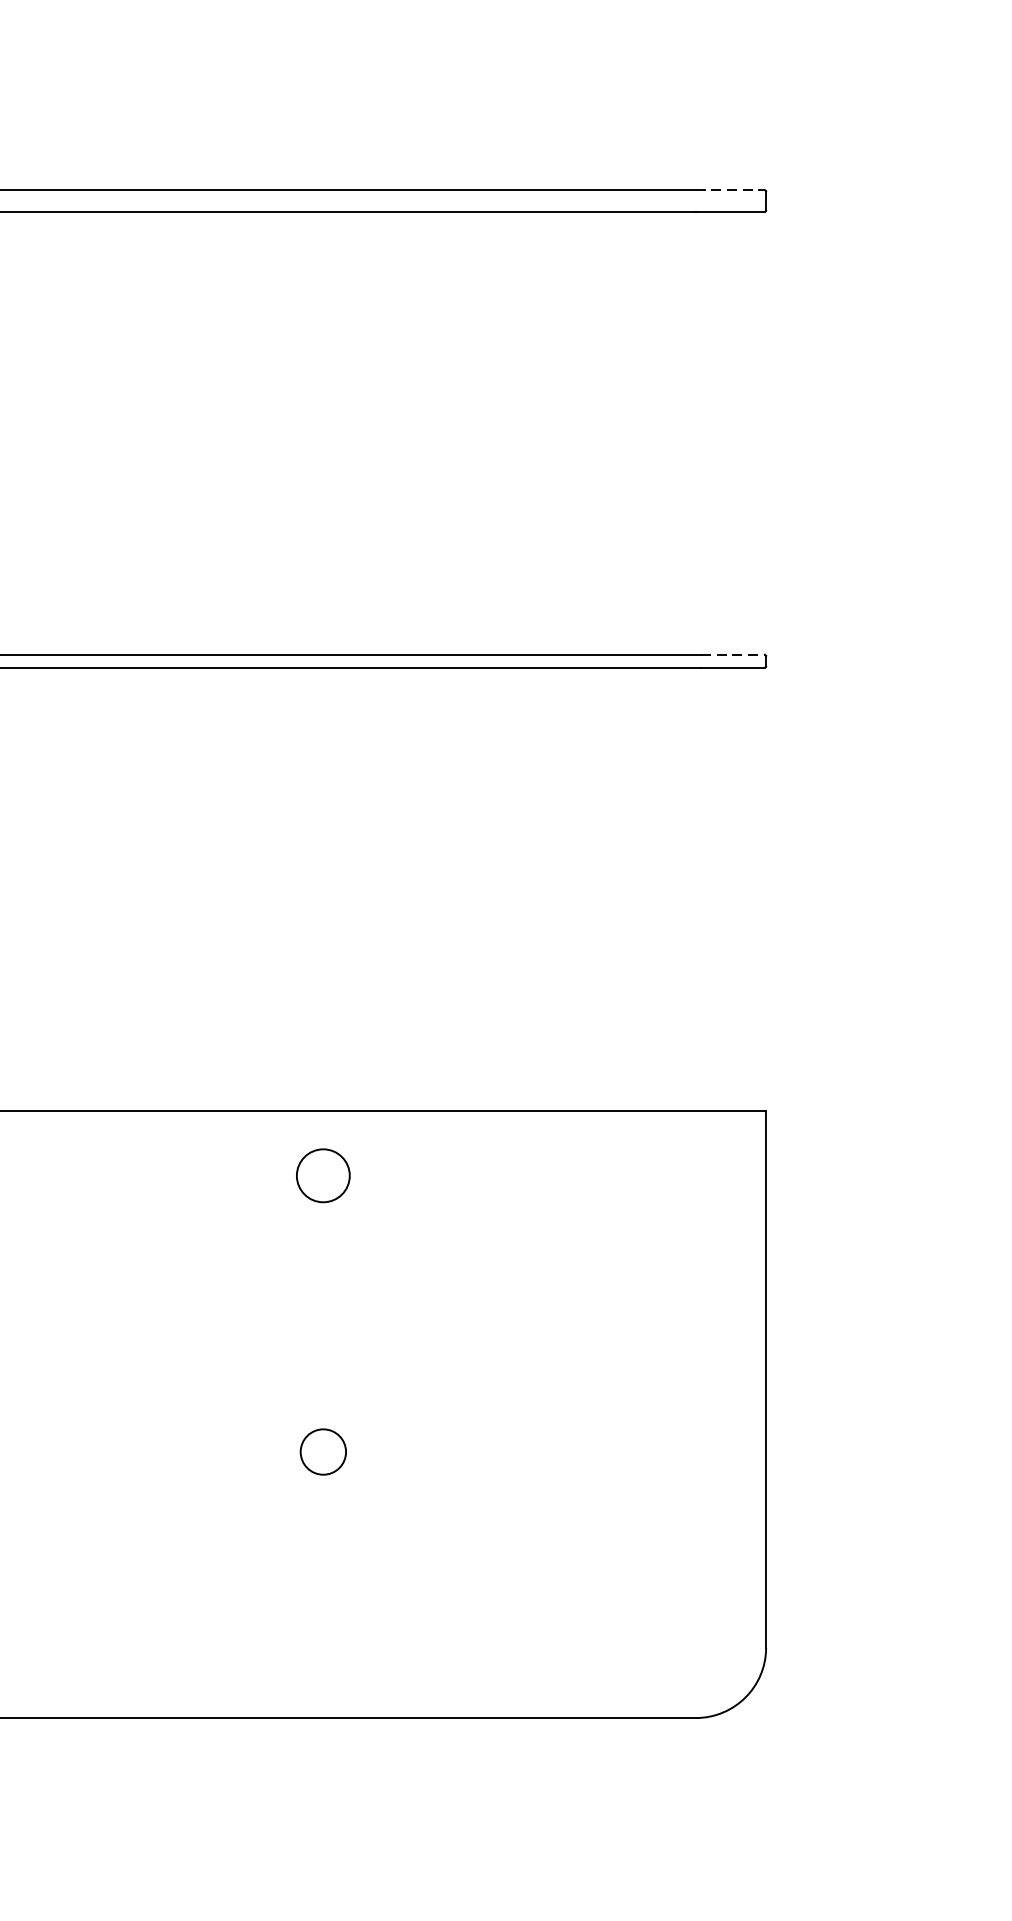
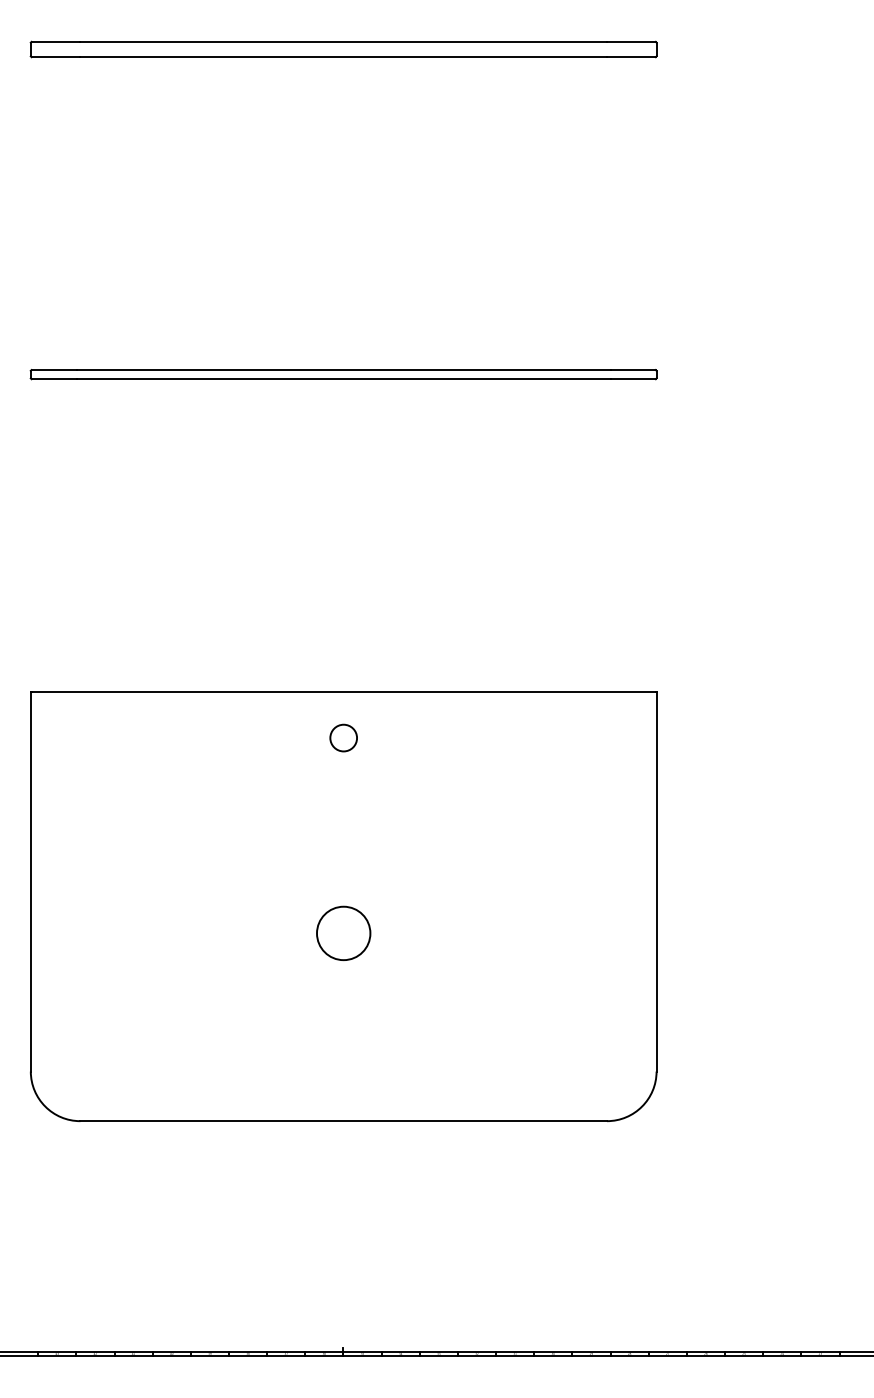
line: (730, 189) -> (631, 41), dashed -> solid
line: (733, 655) -> (633, 370), dashed -> solid
circle: (322, 1174) -> (343, 737), size x0.71
circle: (322, 1450) -> (343, 932), size x1.67

